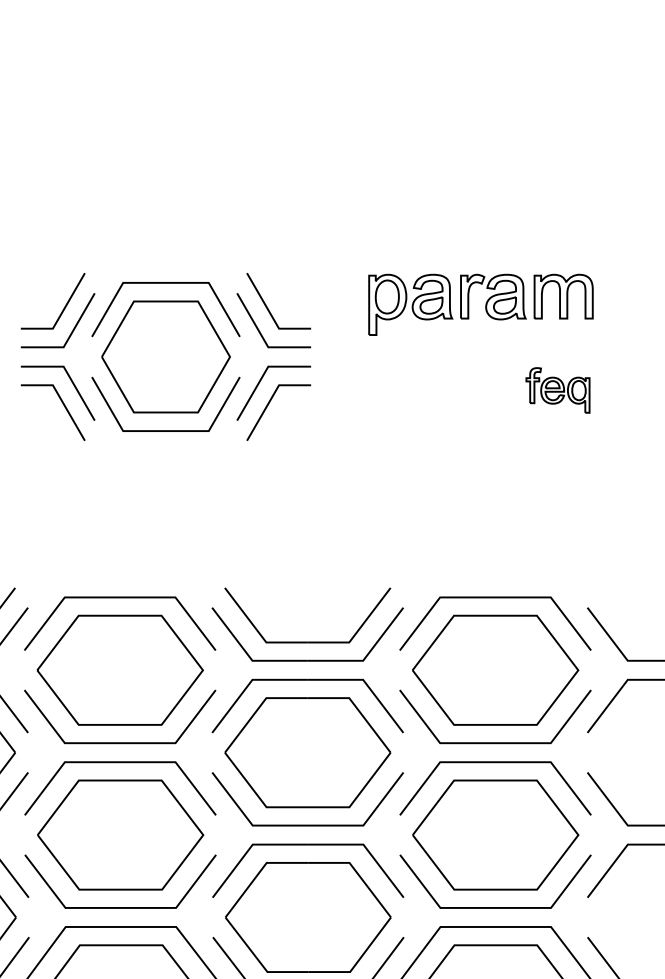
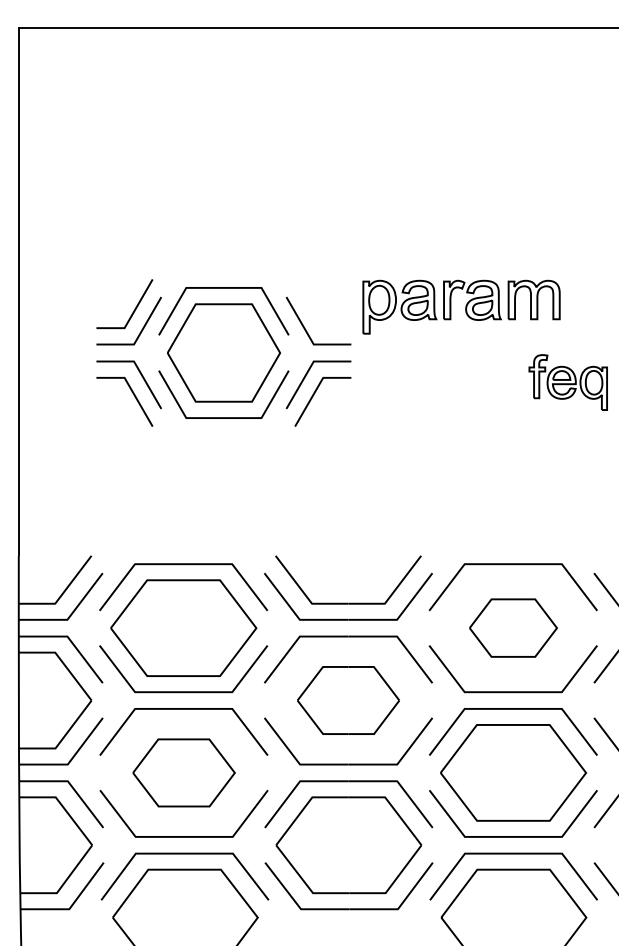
part: (480, 304) -> (461, 306), moved
curve: (269, 308) -> (314, 310), removed
part: (557, 389) -> (567, 381), size x1.4
part: (495, 669) -> (513, 627), size x0.6
part: (307, 752) -> (348, 700), size x0.7
part: (119, 834) -> (183, 772), size x0.7

